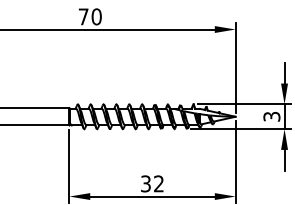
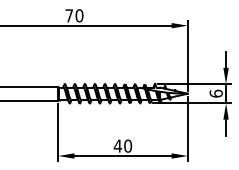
text: (270, 116) -> (215, 93), 3 -> 6
text: (151, 183) -> (122, 145), 32 -> 40

